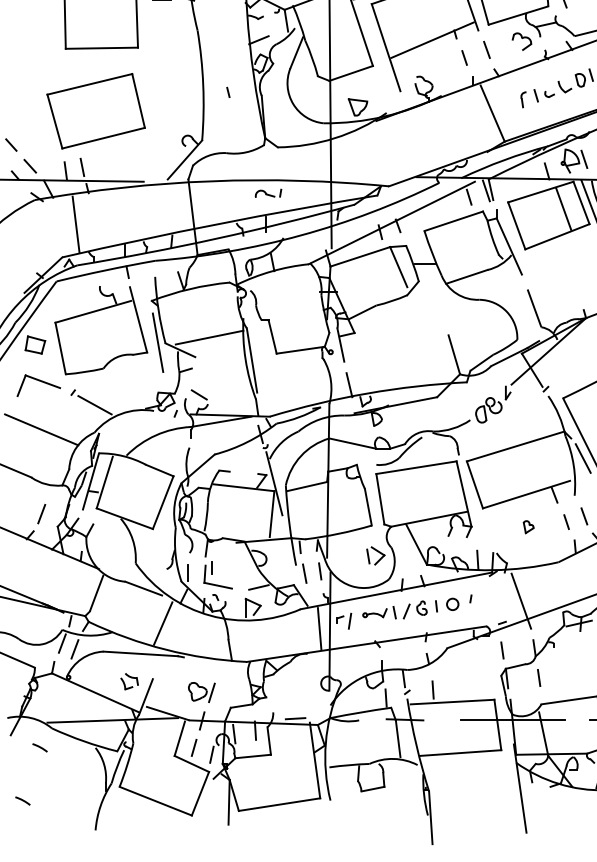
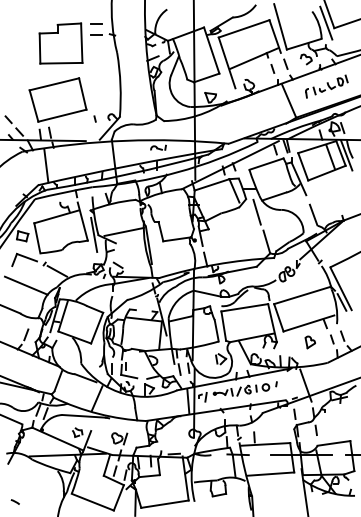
line: (227, 91) -> (94, 118), moved
line: (436, 302) -> (256, 211), added
part: (527, 527) -> (309, 342), size x1.67
arc: (38, 746) -> (24, 470), removed

